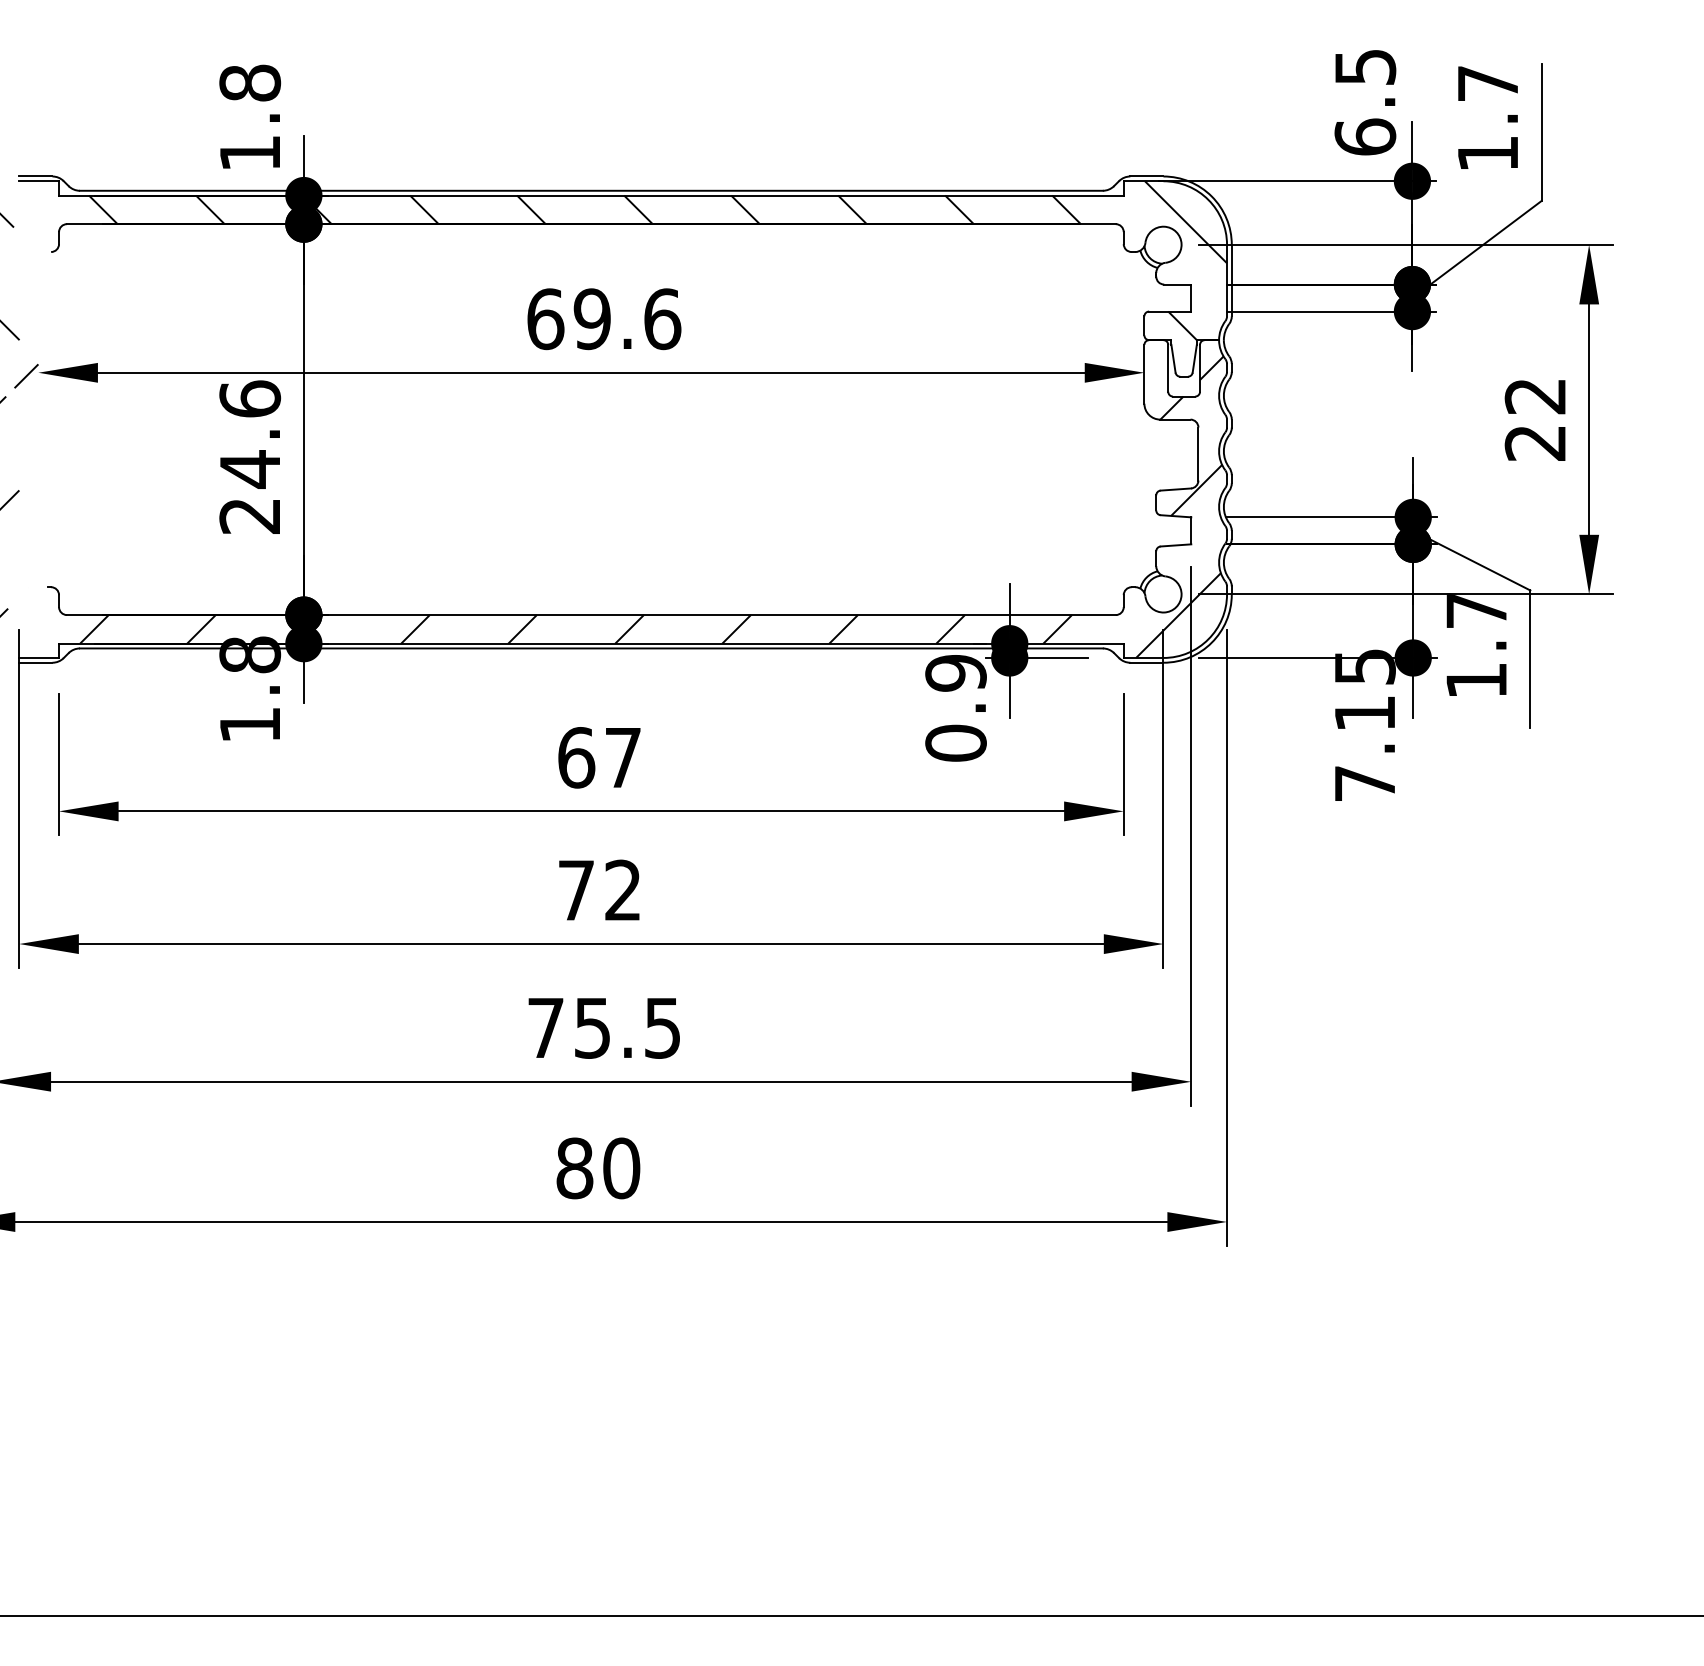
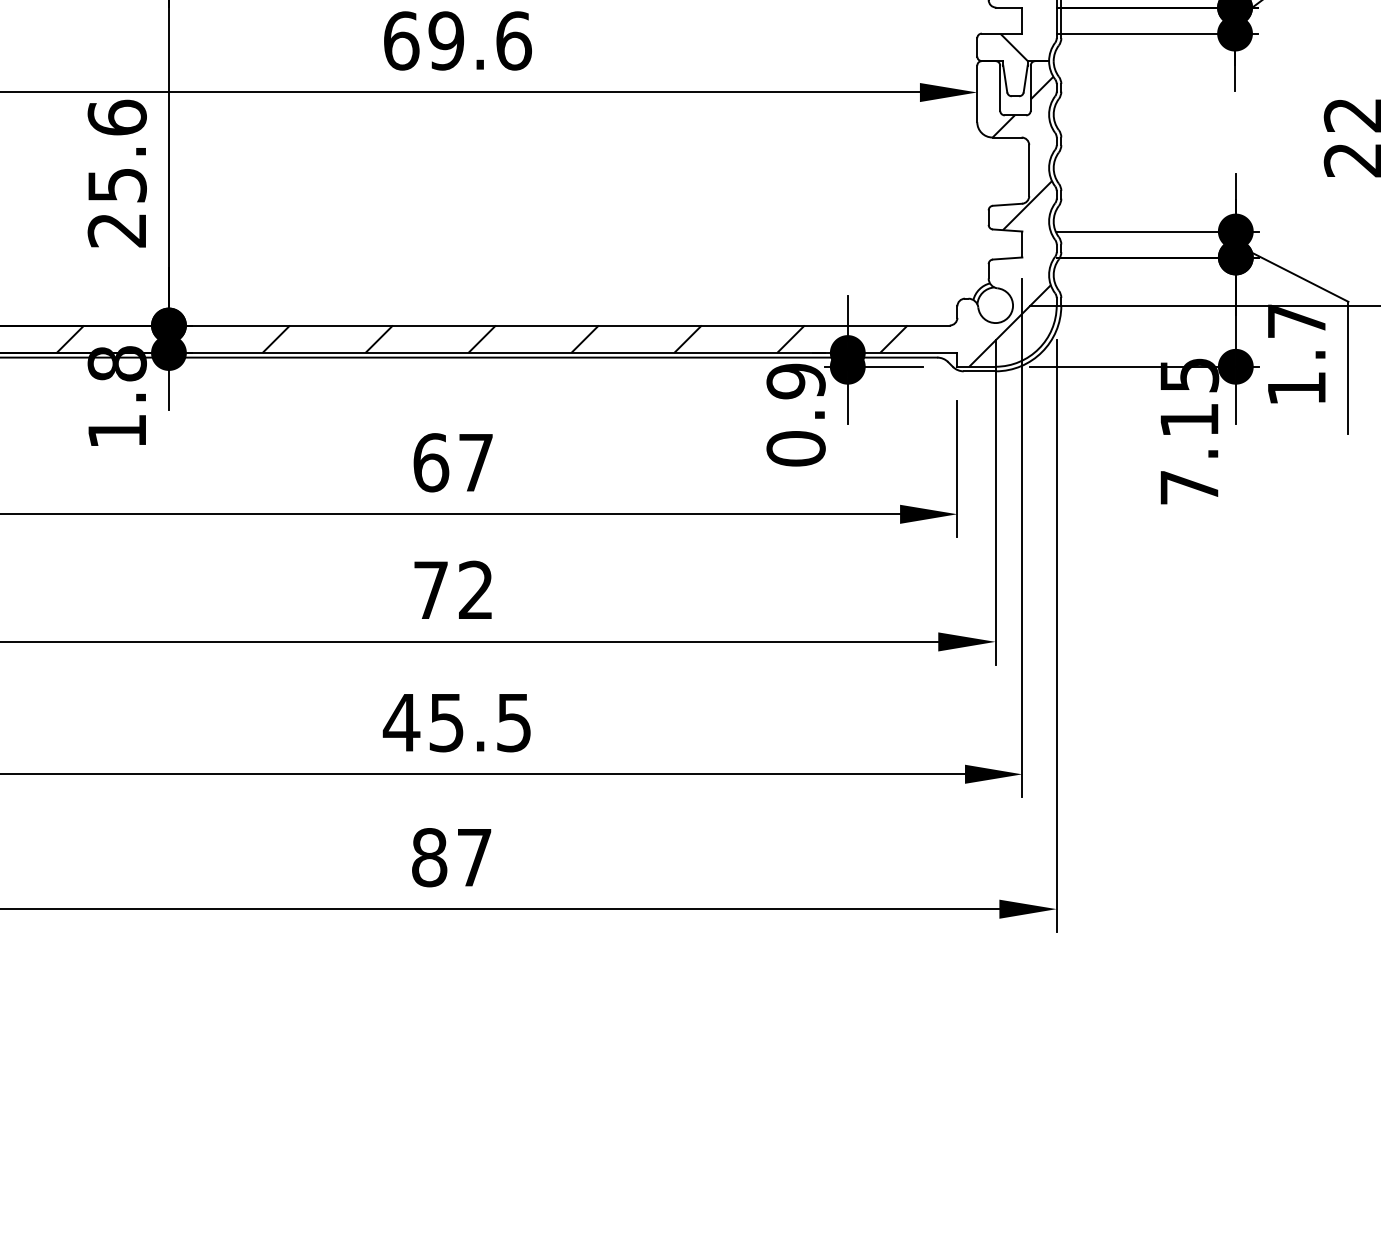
text: (250, 469) -> (117, 185), 24.6 -> 25.6
text: (545, 1027) -> (401, 722), 75.5 -> 45.5
text: (621, 1168) -> (474, 857), 80 -> 87

